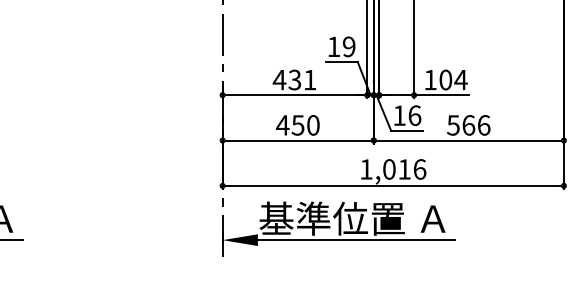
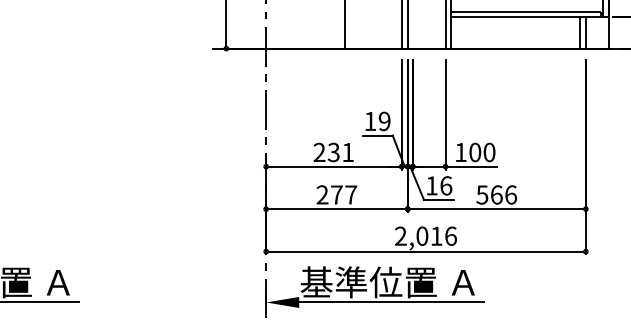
text: (279, 78) -> (319, 151), 431 -> 231
text: (461, 80) -> (489, 152), 104 -> 100
text: (297, 124) -> (336, 194), 450 -> 277
text: (366, 168) -> (400, 235), 1,016 -> 2,016

